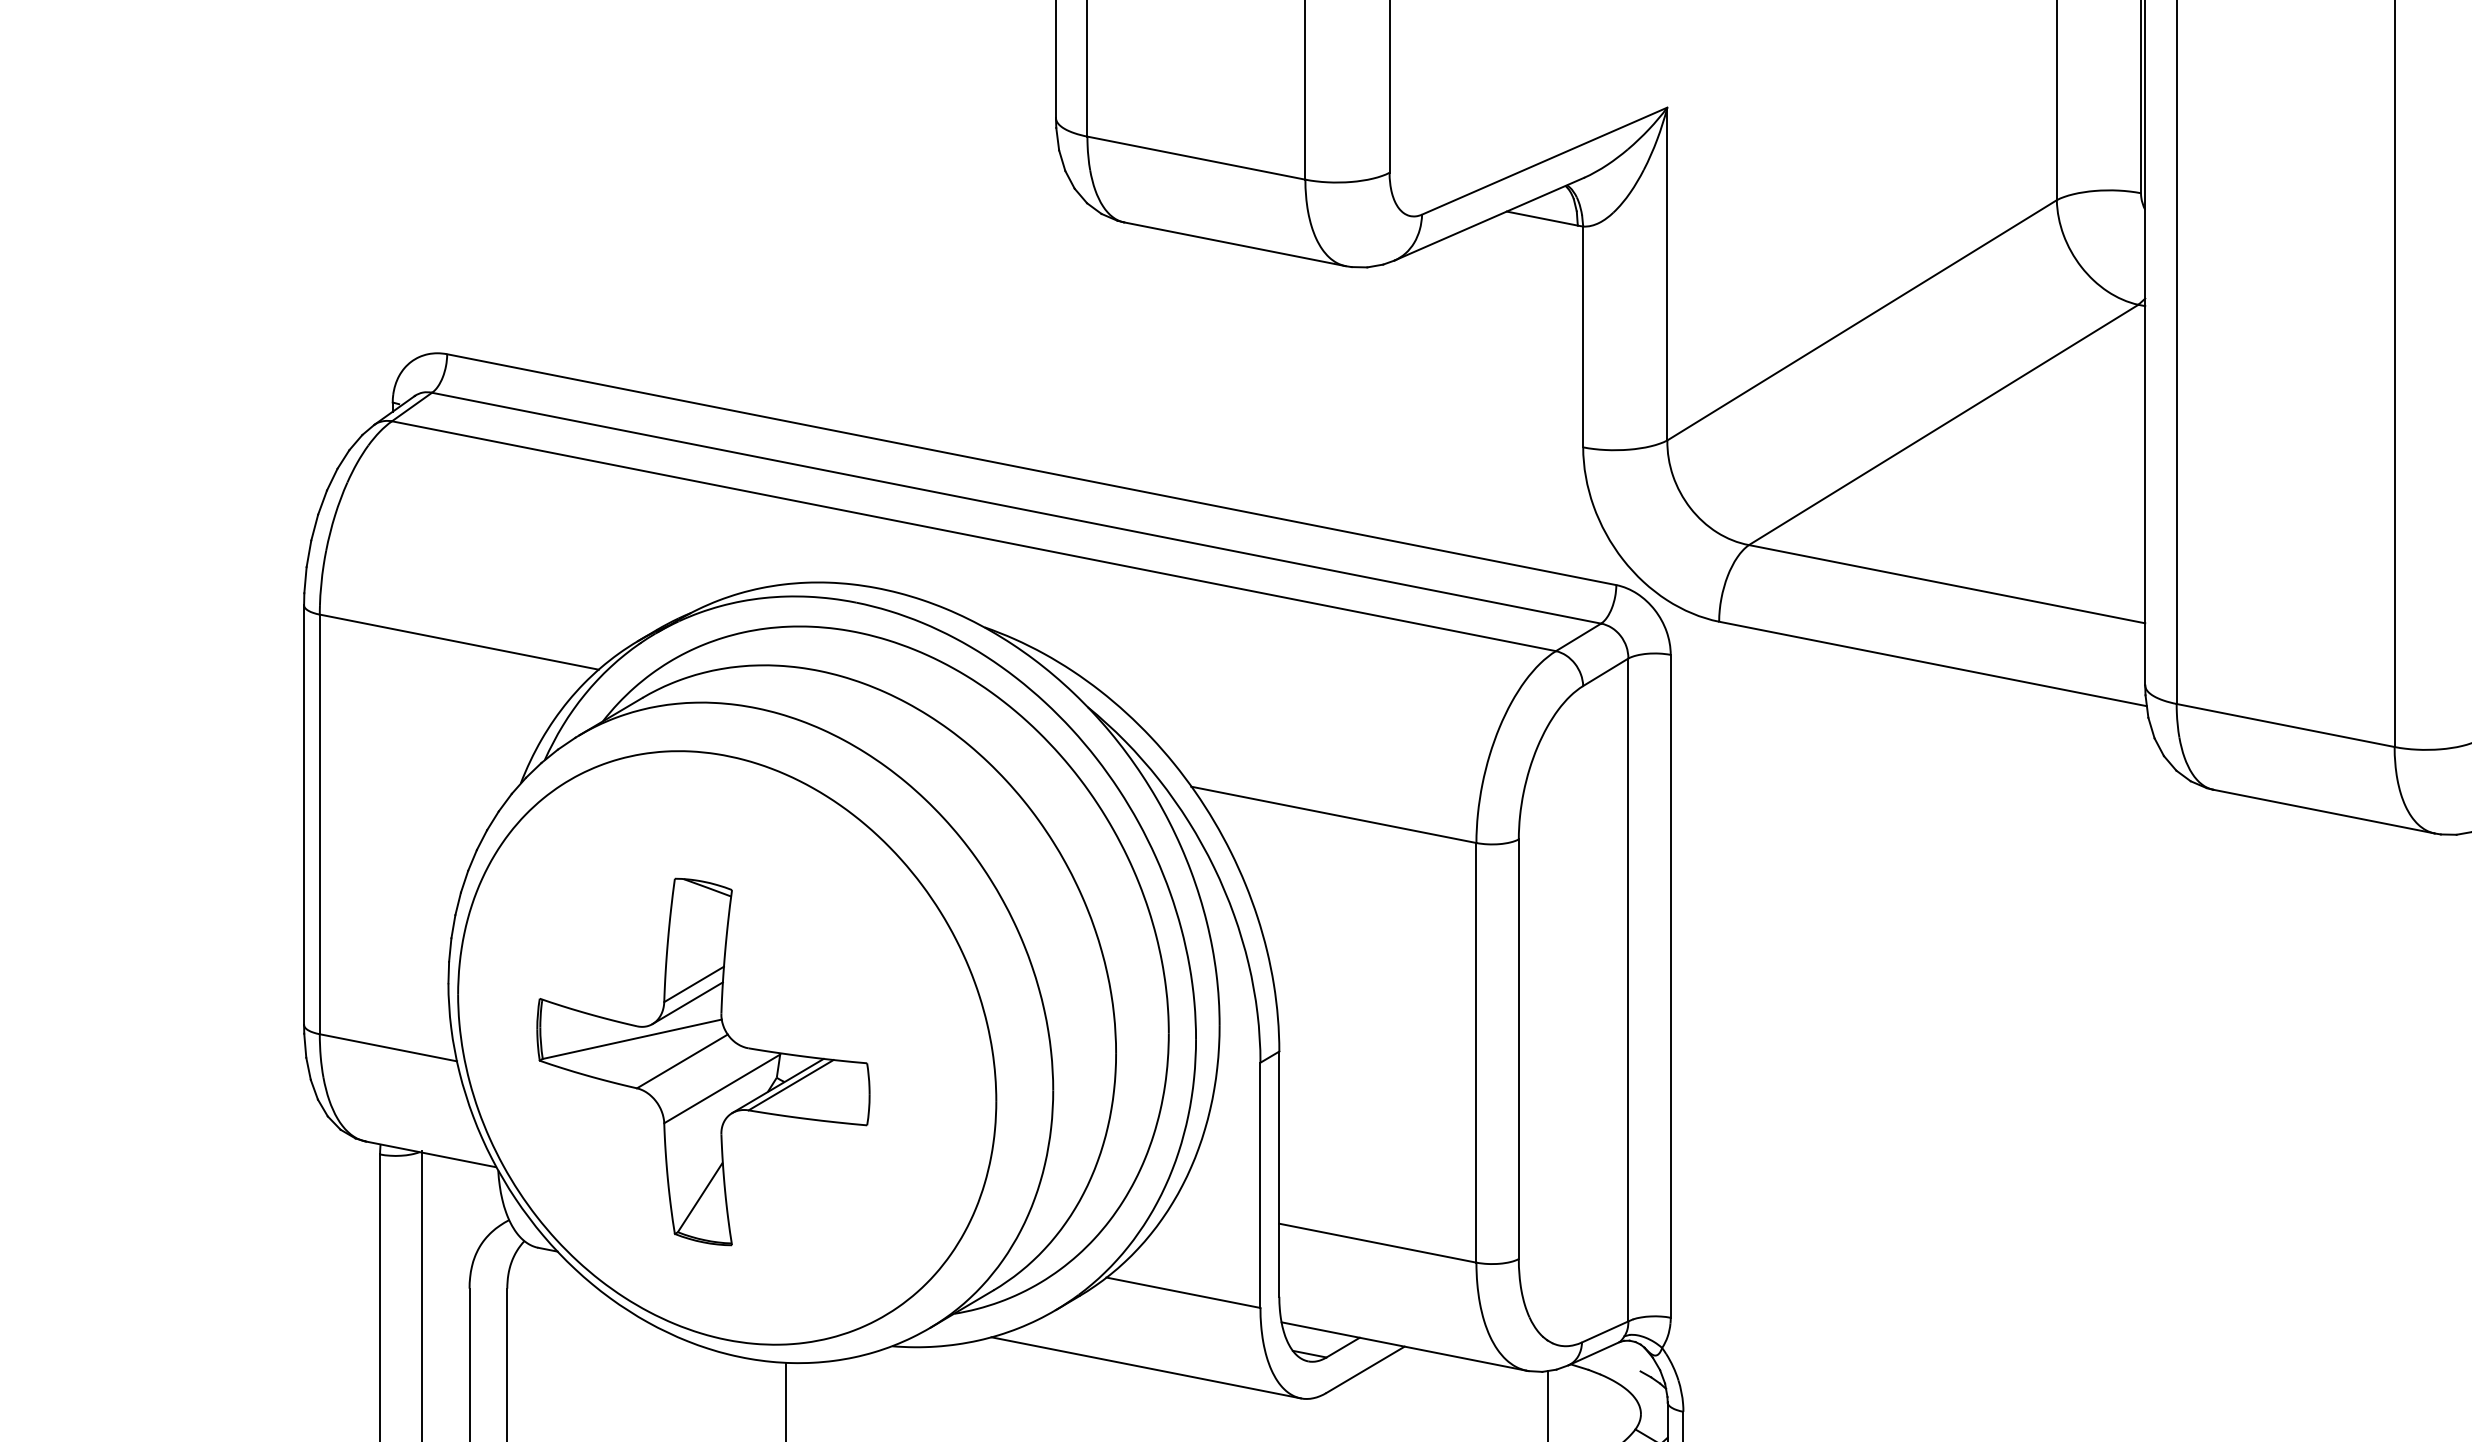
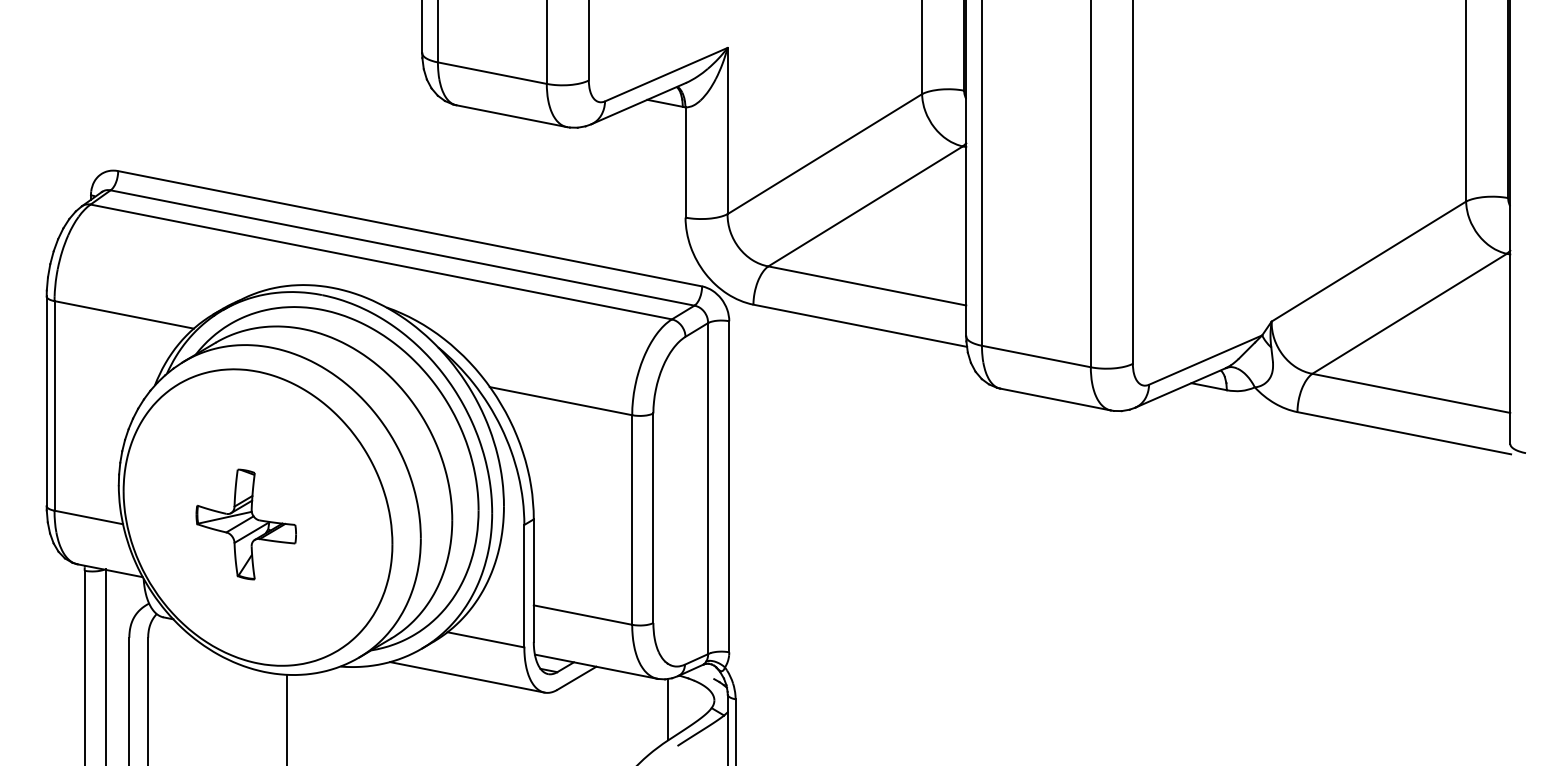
part: (704, 1061) -> (246, 524), size x0.6

